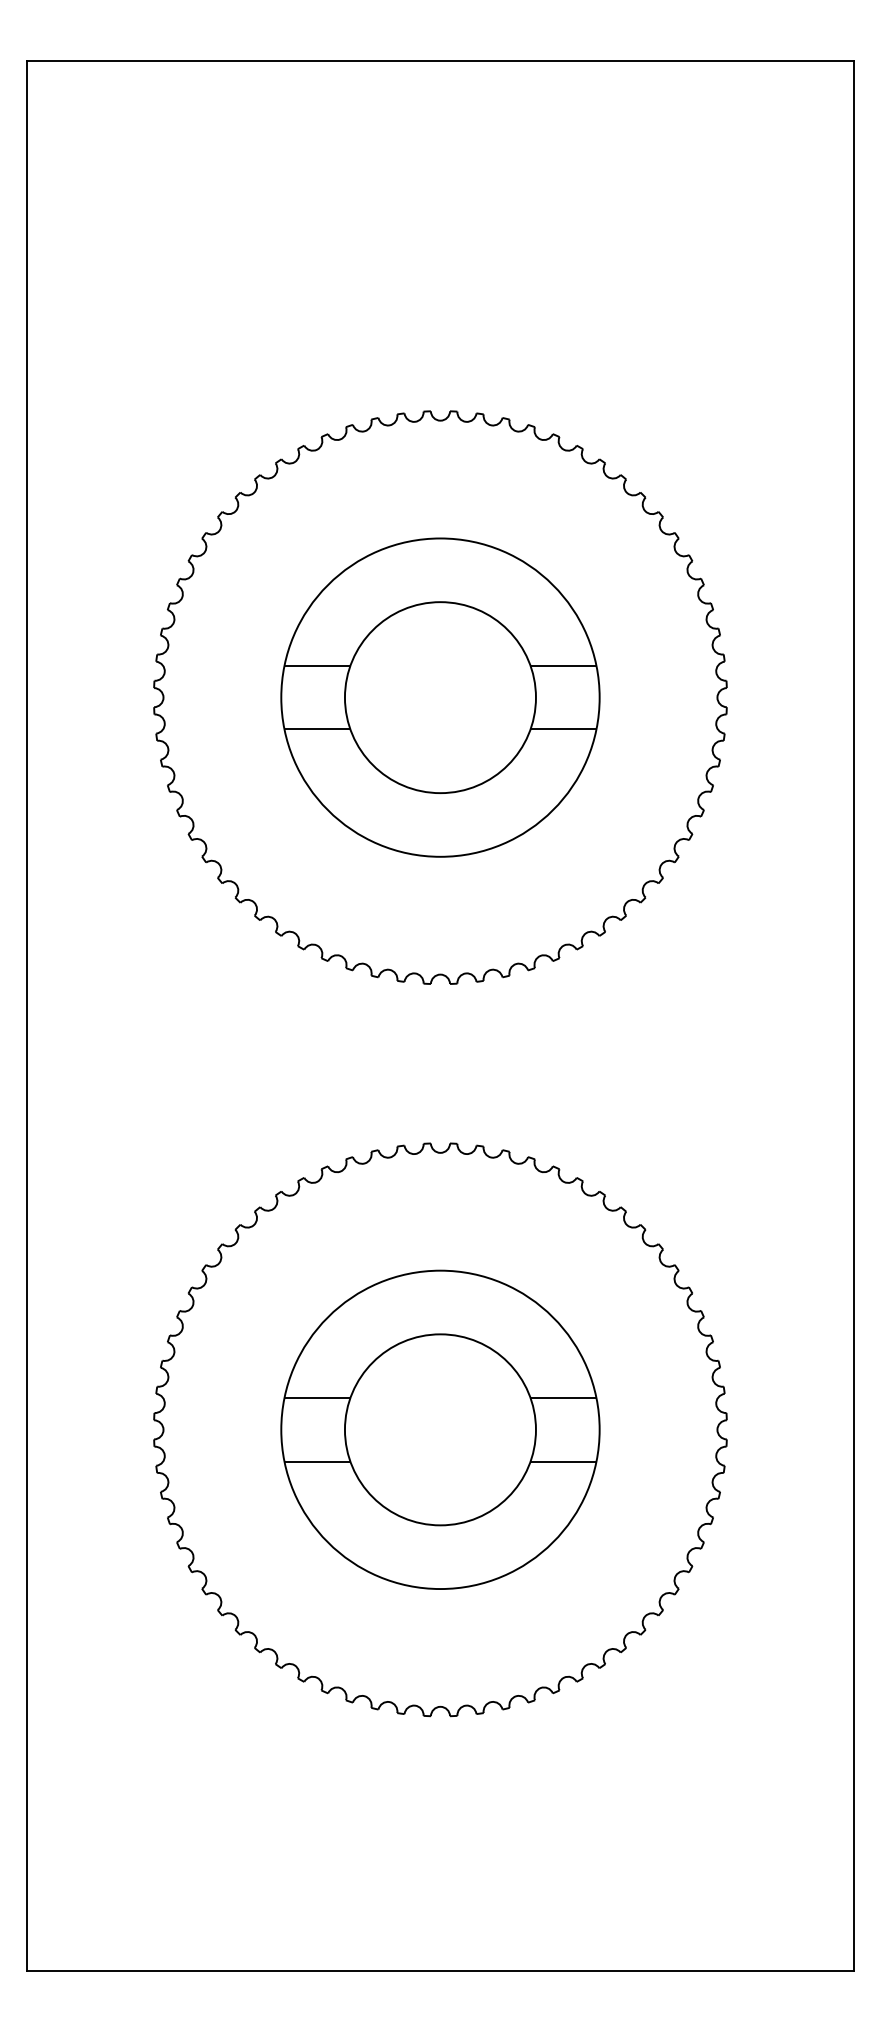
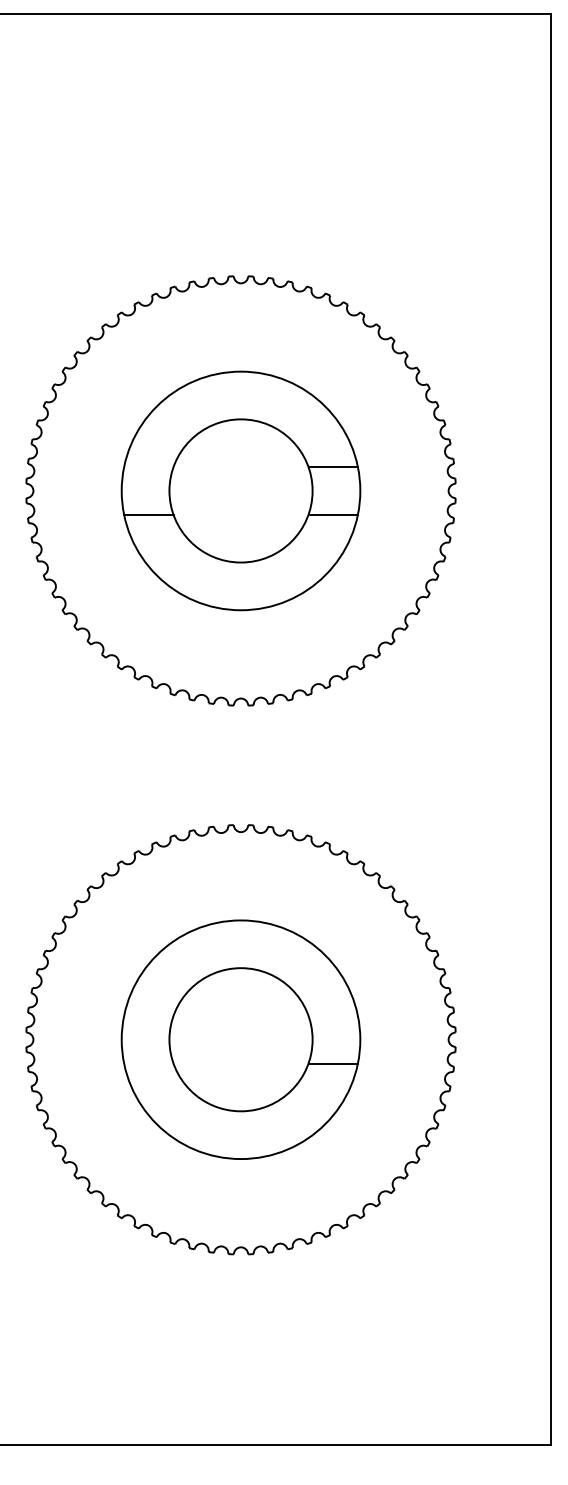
line: (317, 665) -> (148, 466), removed
line: (317, 1398) -> (148, 1016), removed
line: (563, 1398) -> (333, 1016), removed
line: (317, 1461) -> (148, 1063), removed

